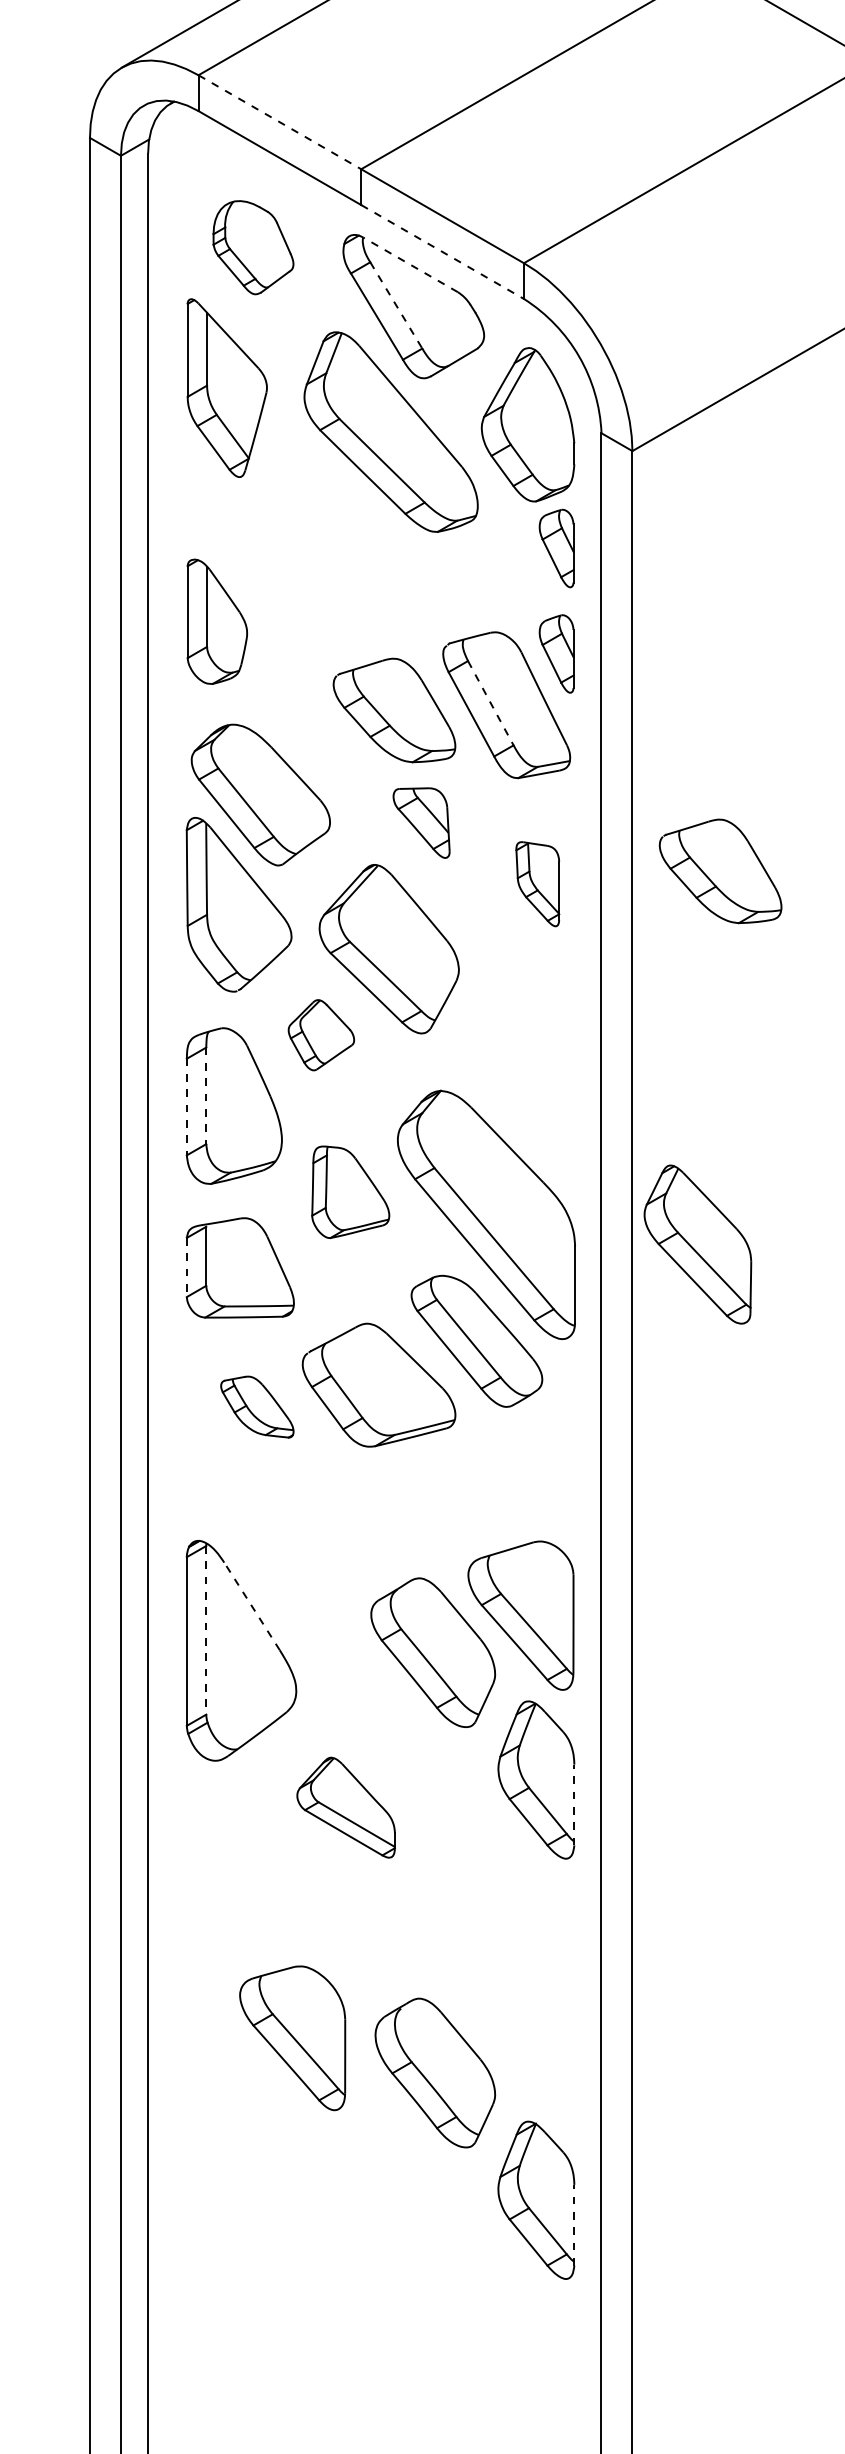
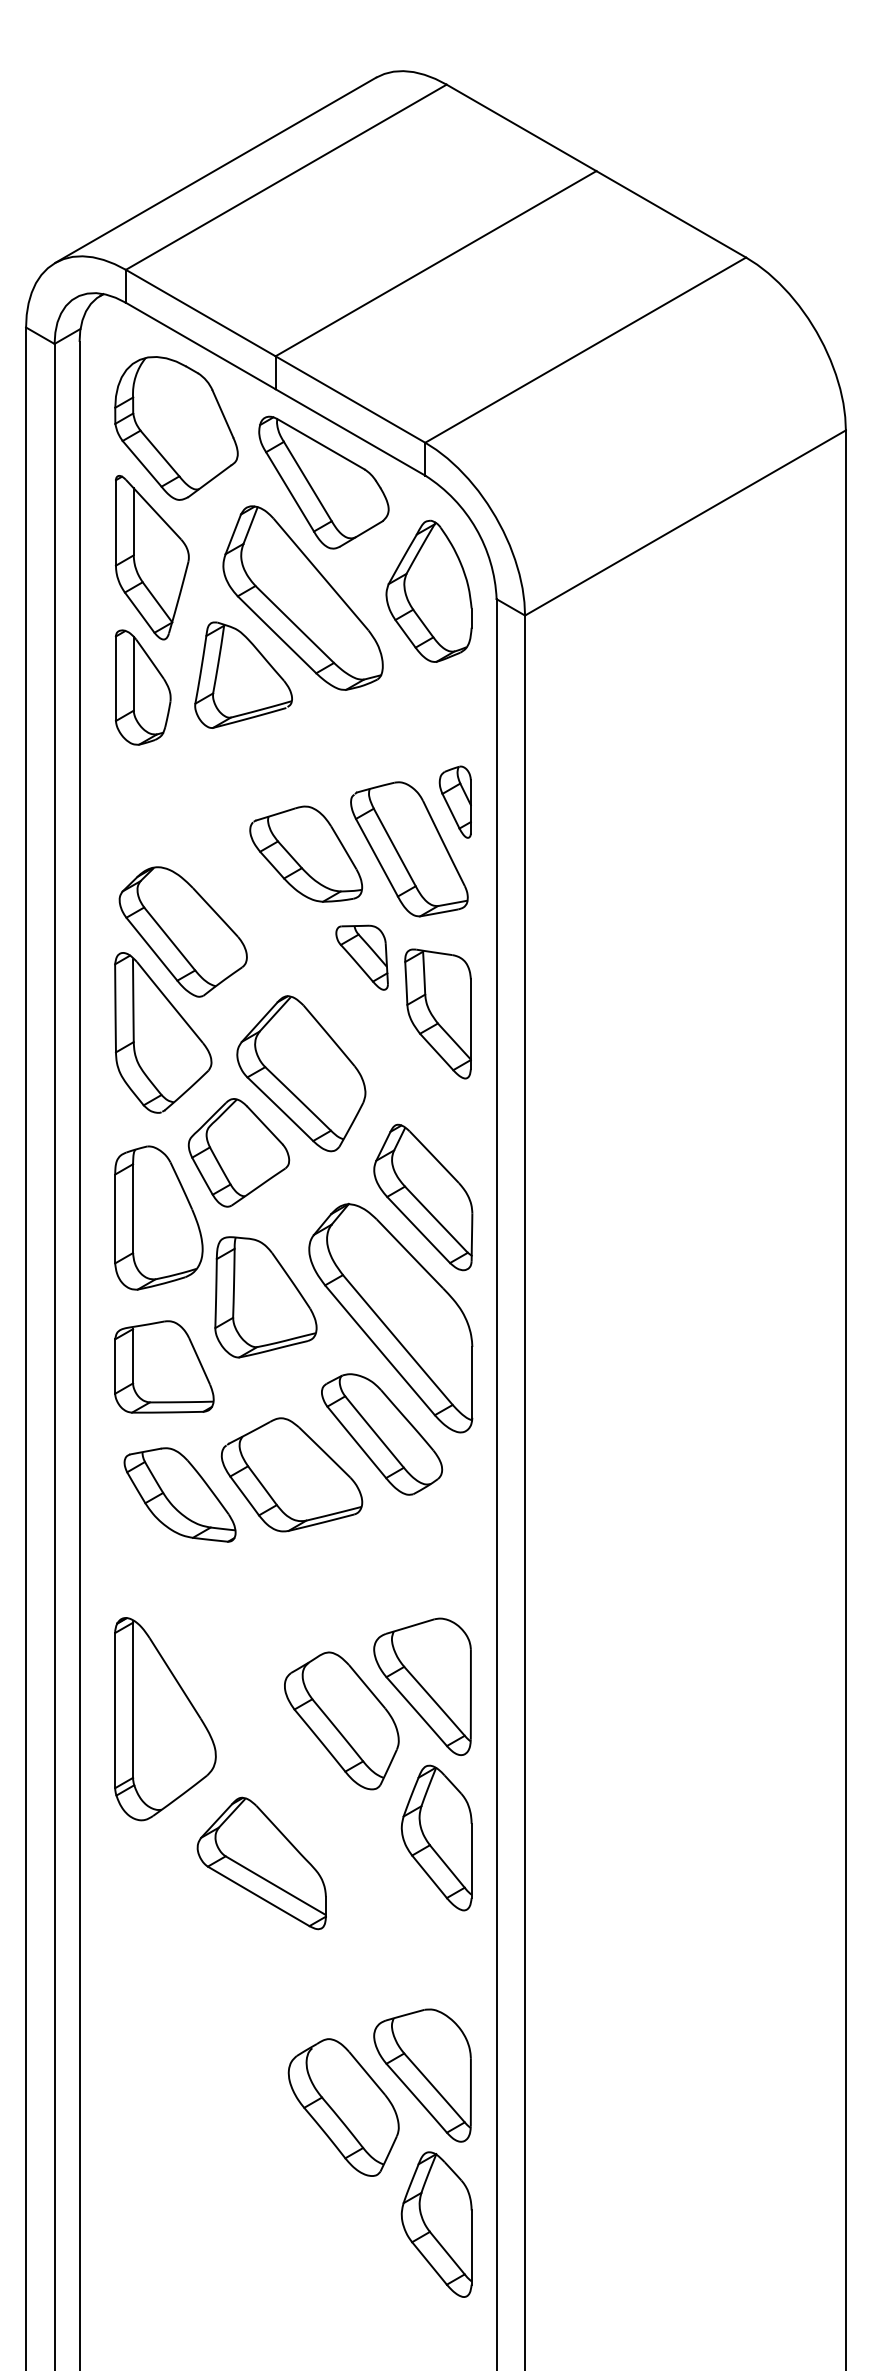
line: (280, 122) -> (201, 313), dashed -> solid
part: (253, 247) -> (176, 428), size x1.67
line: (442, 252) -> (350, 432), dashed -> solid
line: (410, 264) -> (320, 443), dashed -> solid
line: (396, 306) -> (308, 482), dashed -> solid
part: (326, 515) -> (243, 674), added
part: (555, 547) -> (454, 704), removed
part: (217, 621) -> (143, 687), moved
line: (490, 703) -> (394, 847), dashed -> solid
part: (420, 822) -> (361, 957), moved
part: (720, 870) -> (606, 1001), removed
part: (537, 883) -> (437, 1013), size x1.67
part: (320, 1034) -> (238, 1152), size x1.67
line: (206, 1096) -> (133, 1209), dashed -> solid
line: (187, 1107) -> (115, 1219), dashed -> solid
part: (350, 1192) -> (265, 1297), size x1.43
part: (698, 1244) -> (423, 1197), moved
line: (187, 1268) -> (115, 1367), dashed -> solid
part: (256, 1406) -> (179, 1494), size x1.67
line: (251, 1605) -> (174, 1677), dashed -> solid
line: (206, 1630) -> (133, 1700), dashed -> solid
line: (574, 1804) -> (471, 1860), dashed -> solid
part: (345, 1807) -> (261, 1863), size x1.43
part: (292, 2038) -> (422, 2075), moved
line: (574, 2225) -> (471, 2247), dashed -> solid

